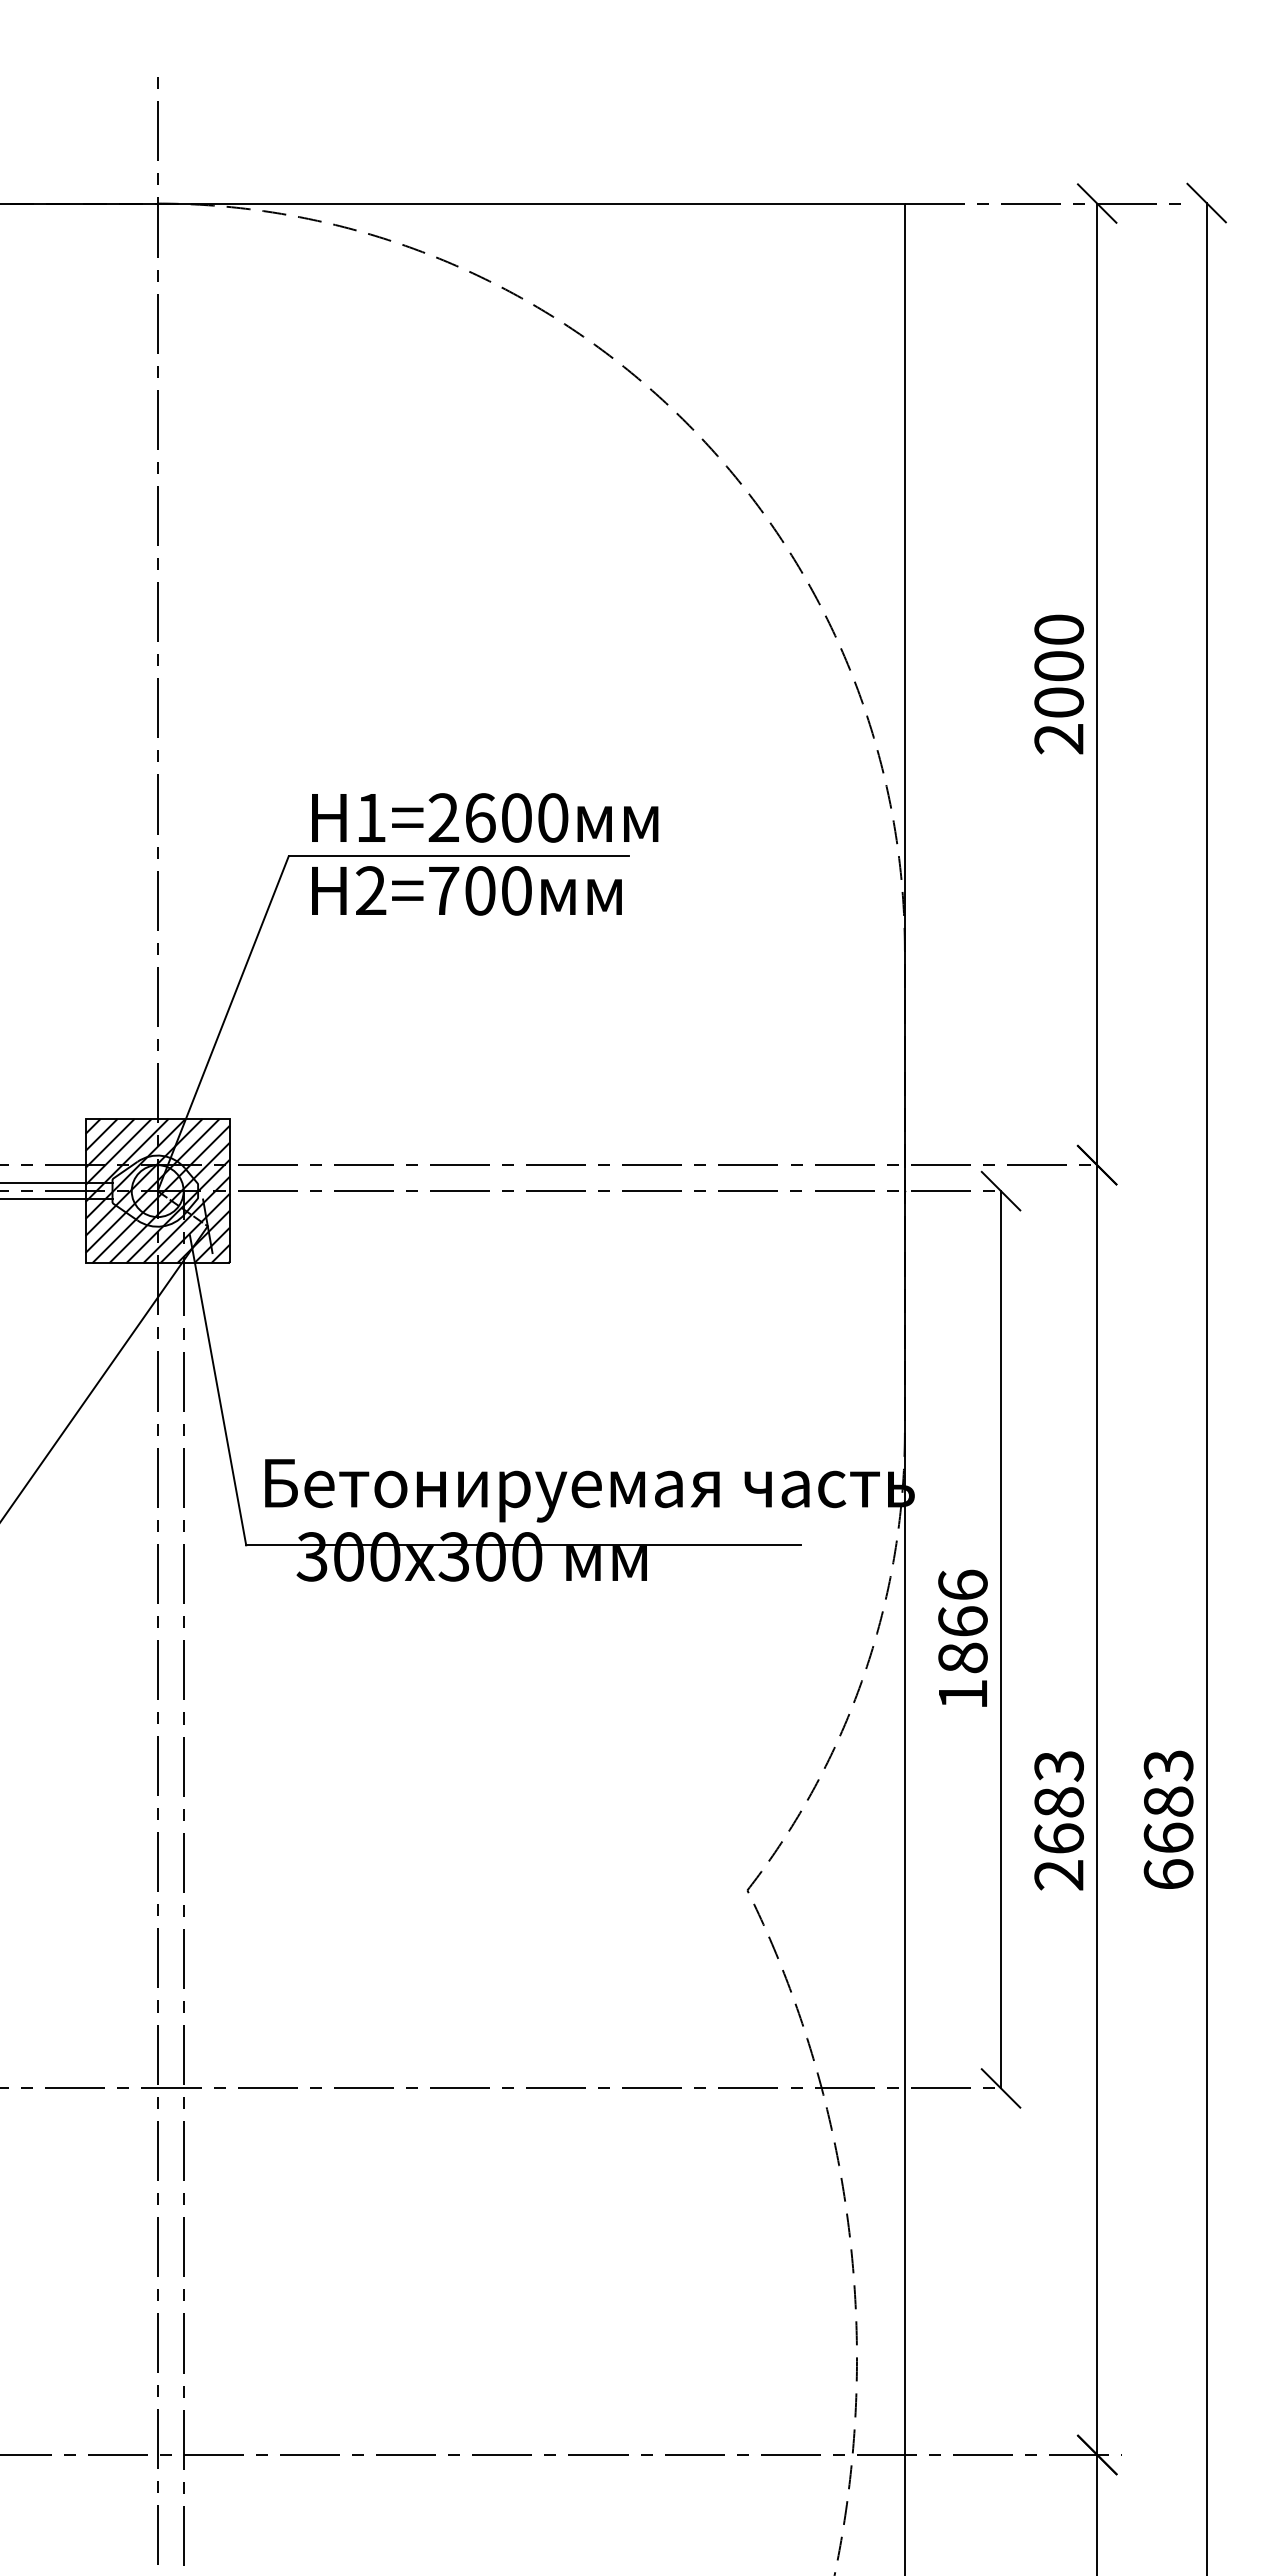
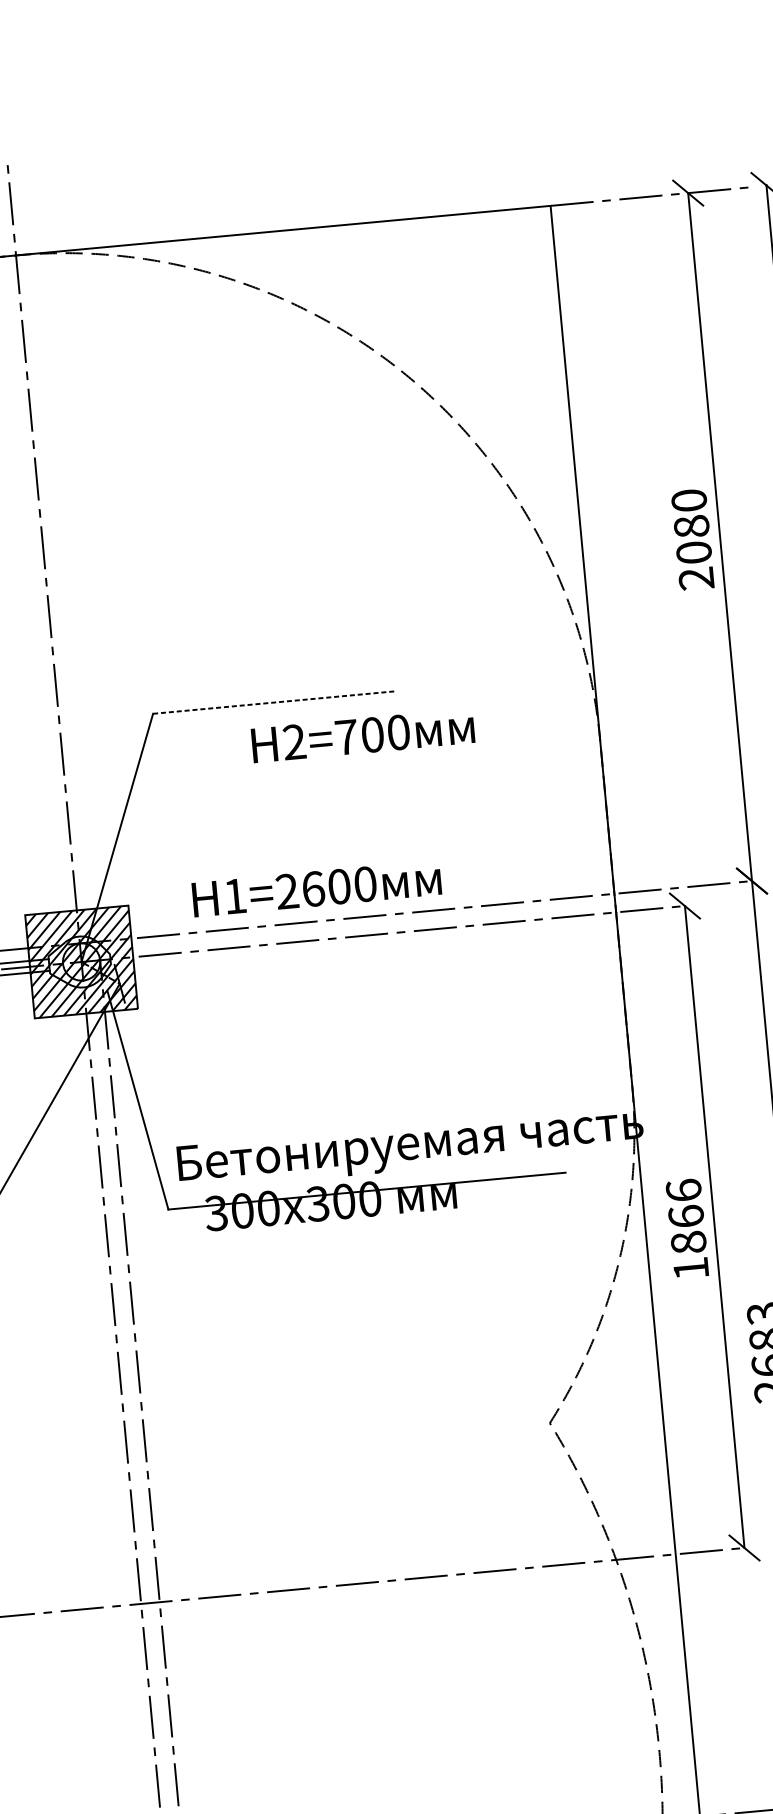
text: (1058, 666) -> (691, 526), 2000 -> 2080
text: (485, 817) -> (317, 888), moved
line: (458, 856) -> (274, 702), solid -> dashed
text: (466, 890) -> (362, 735), moved

